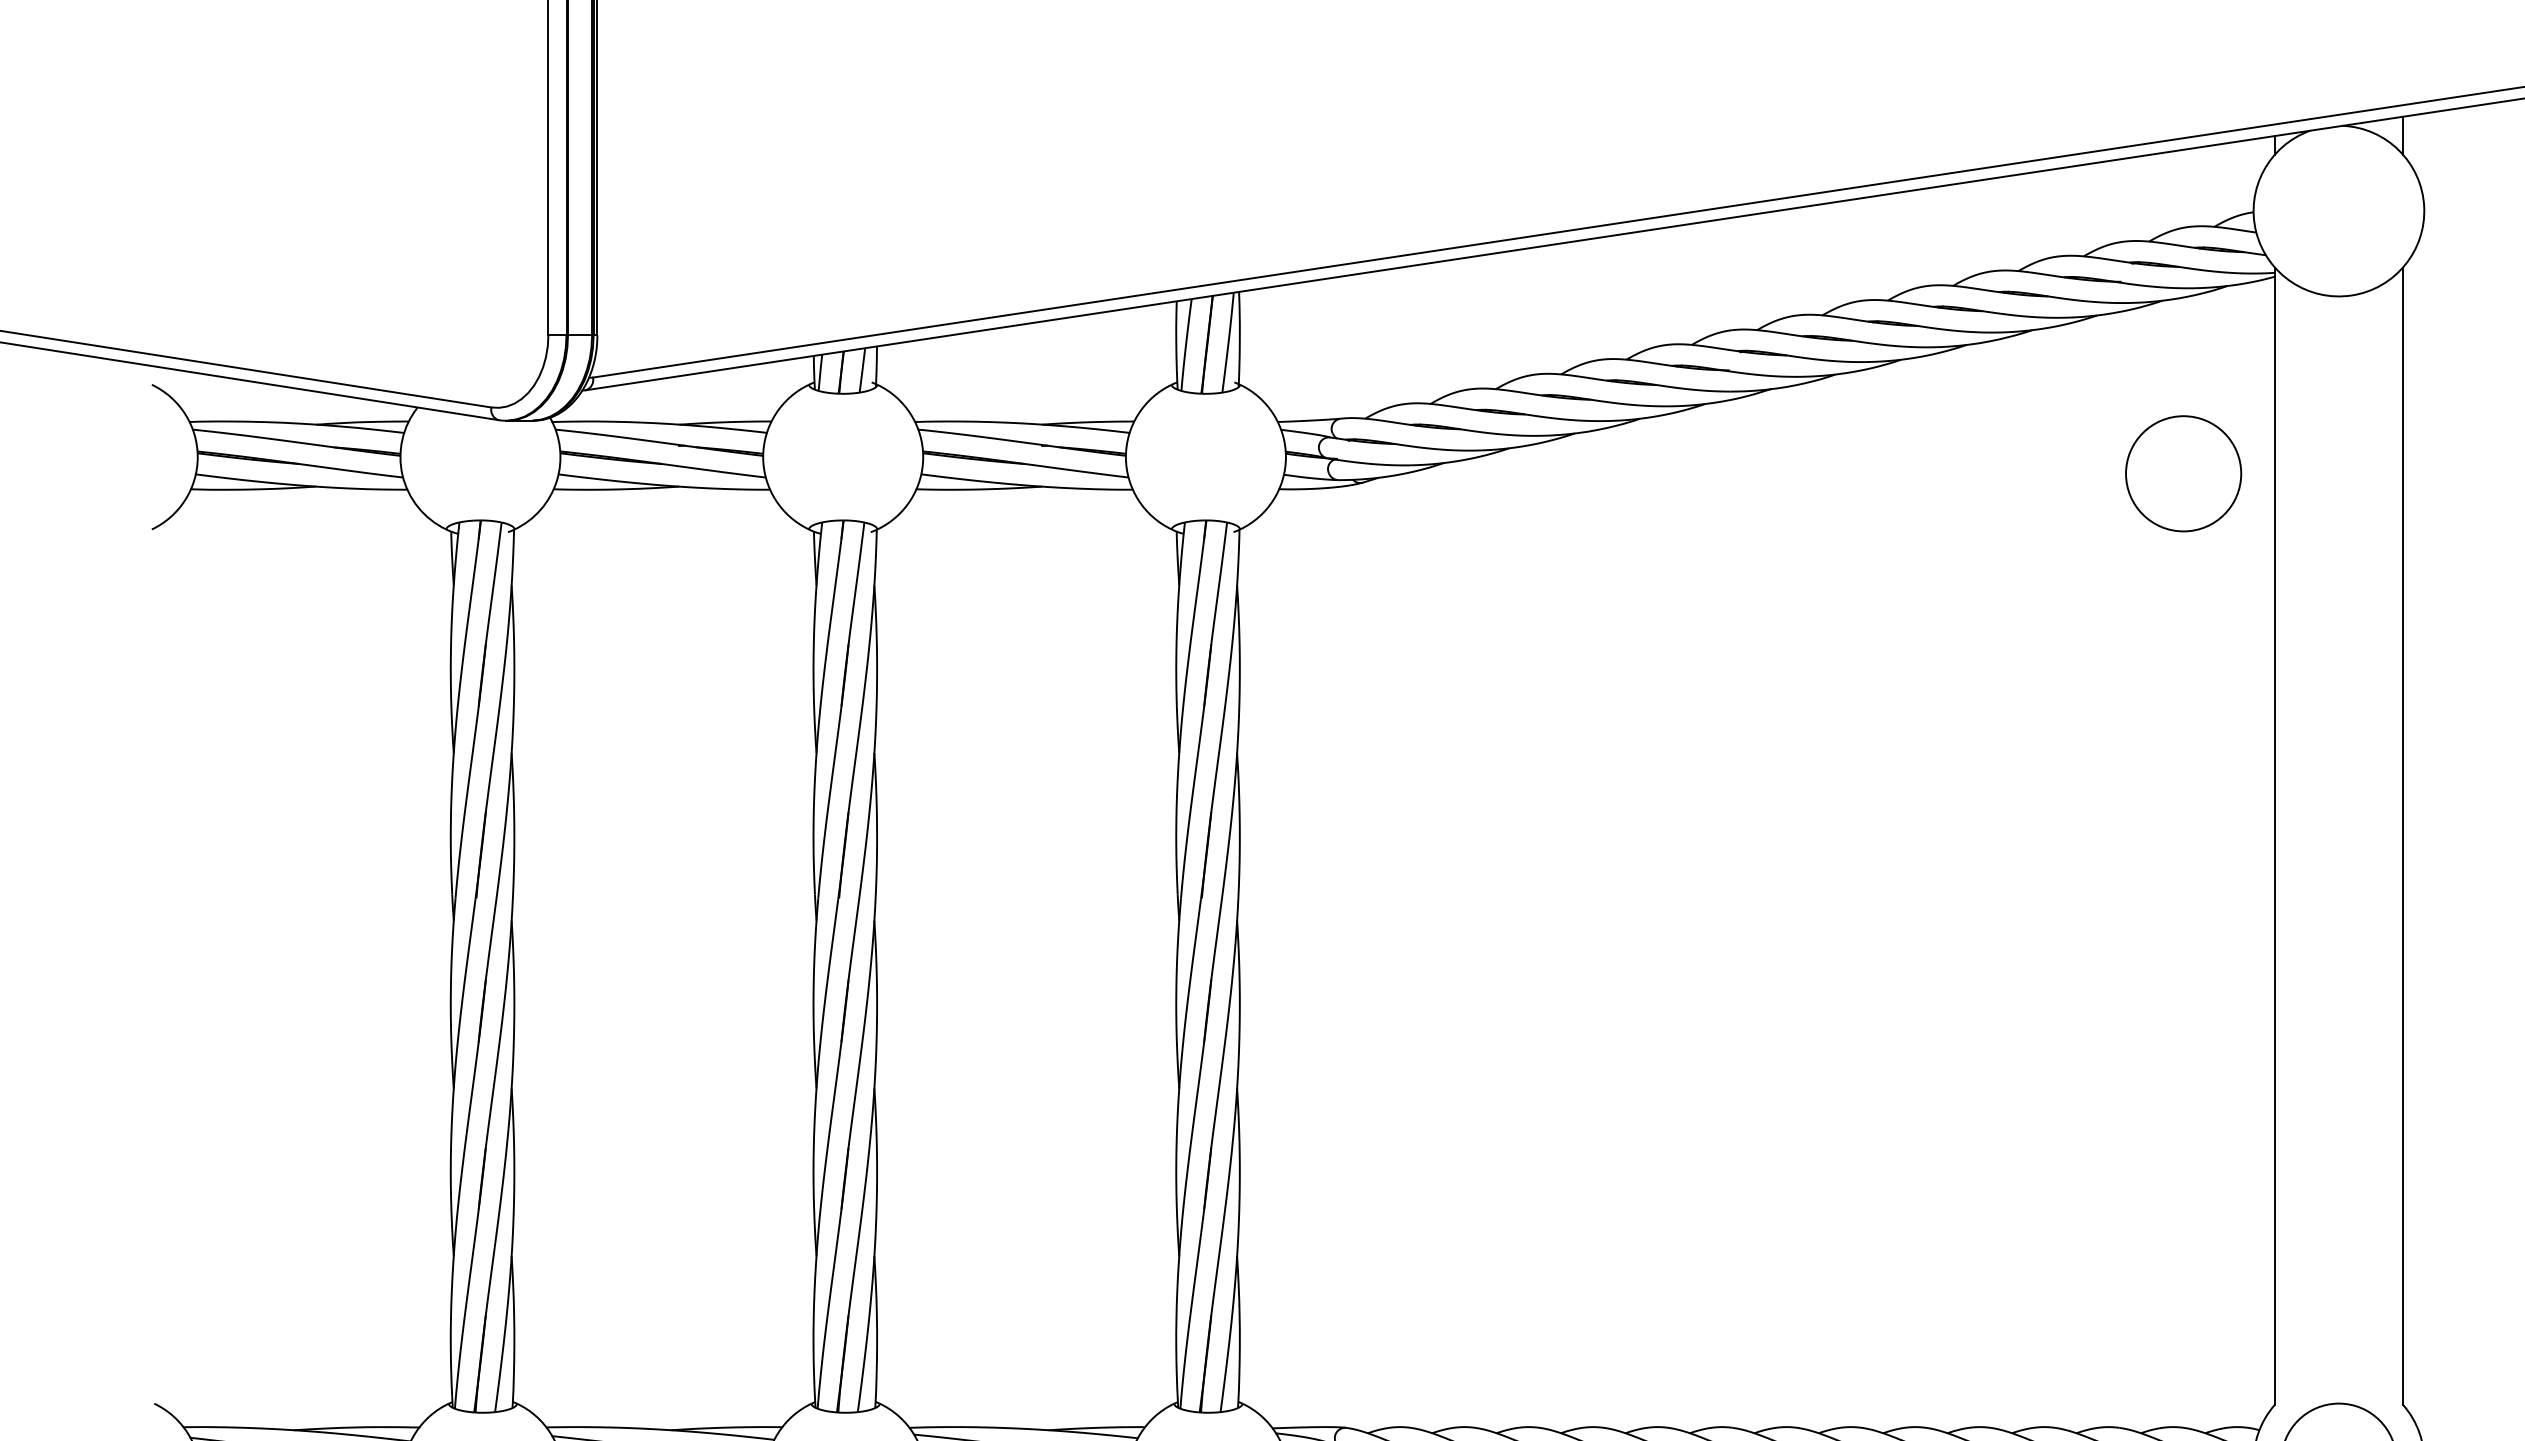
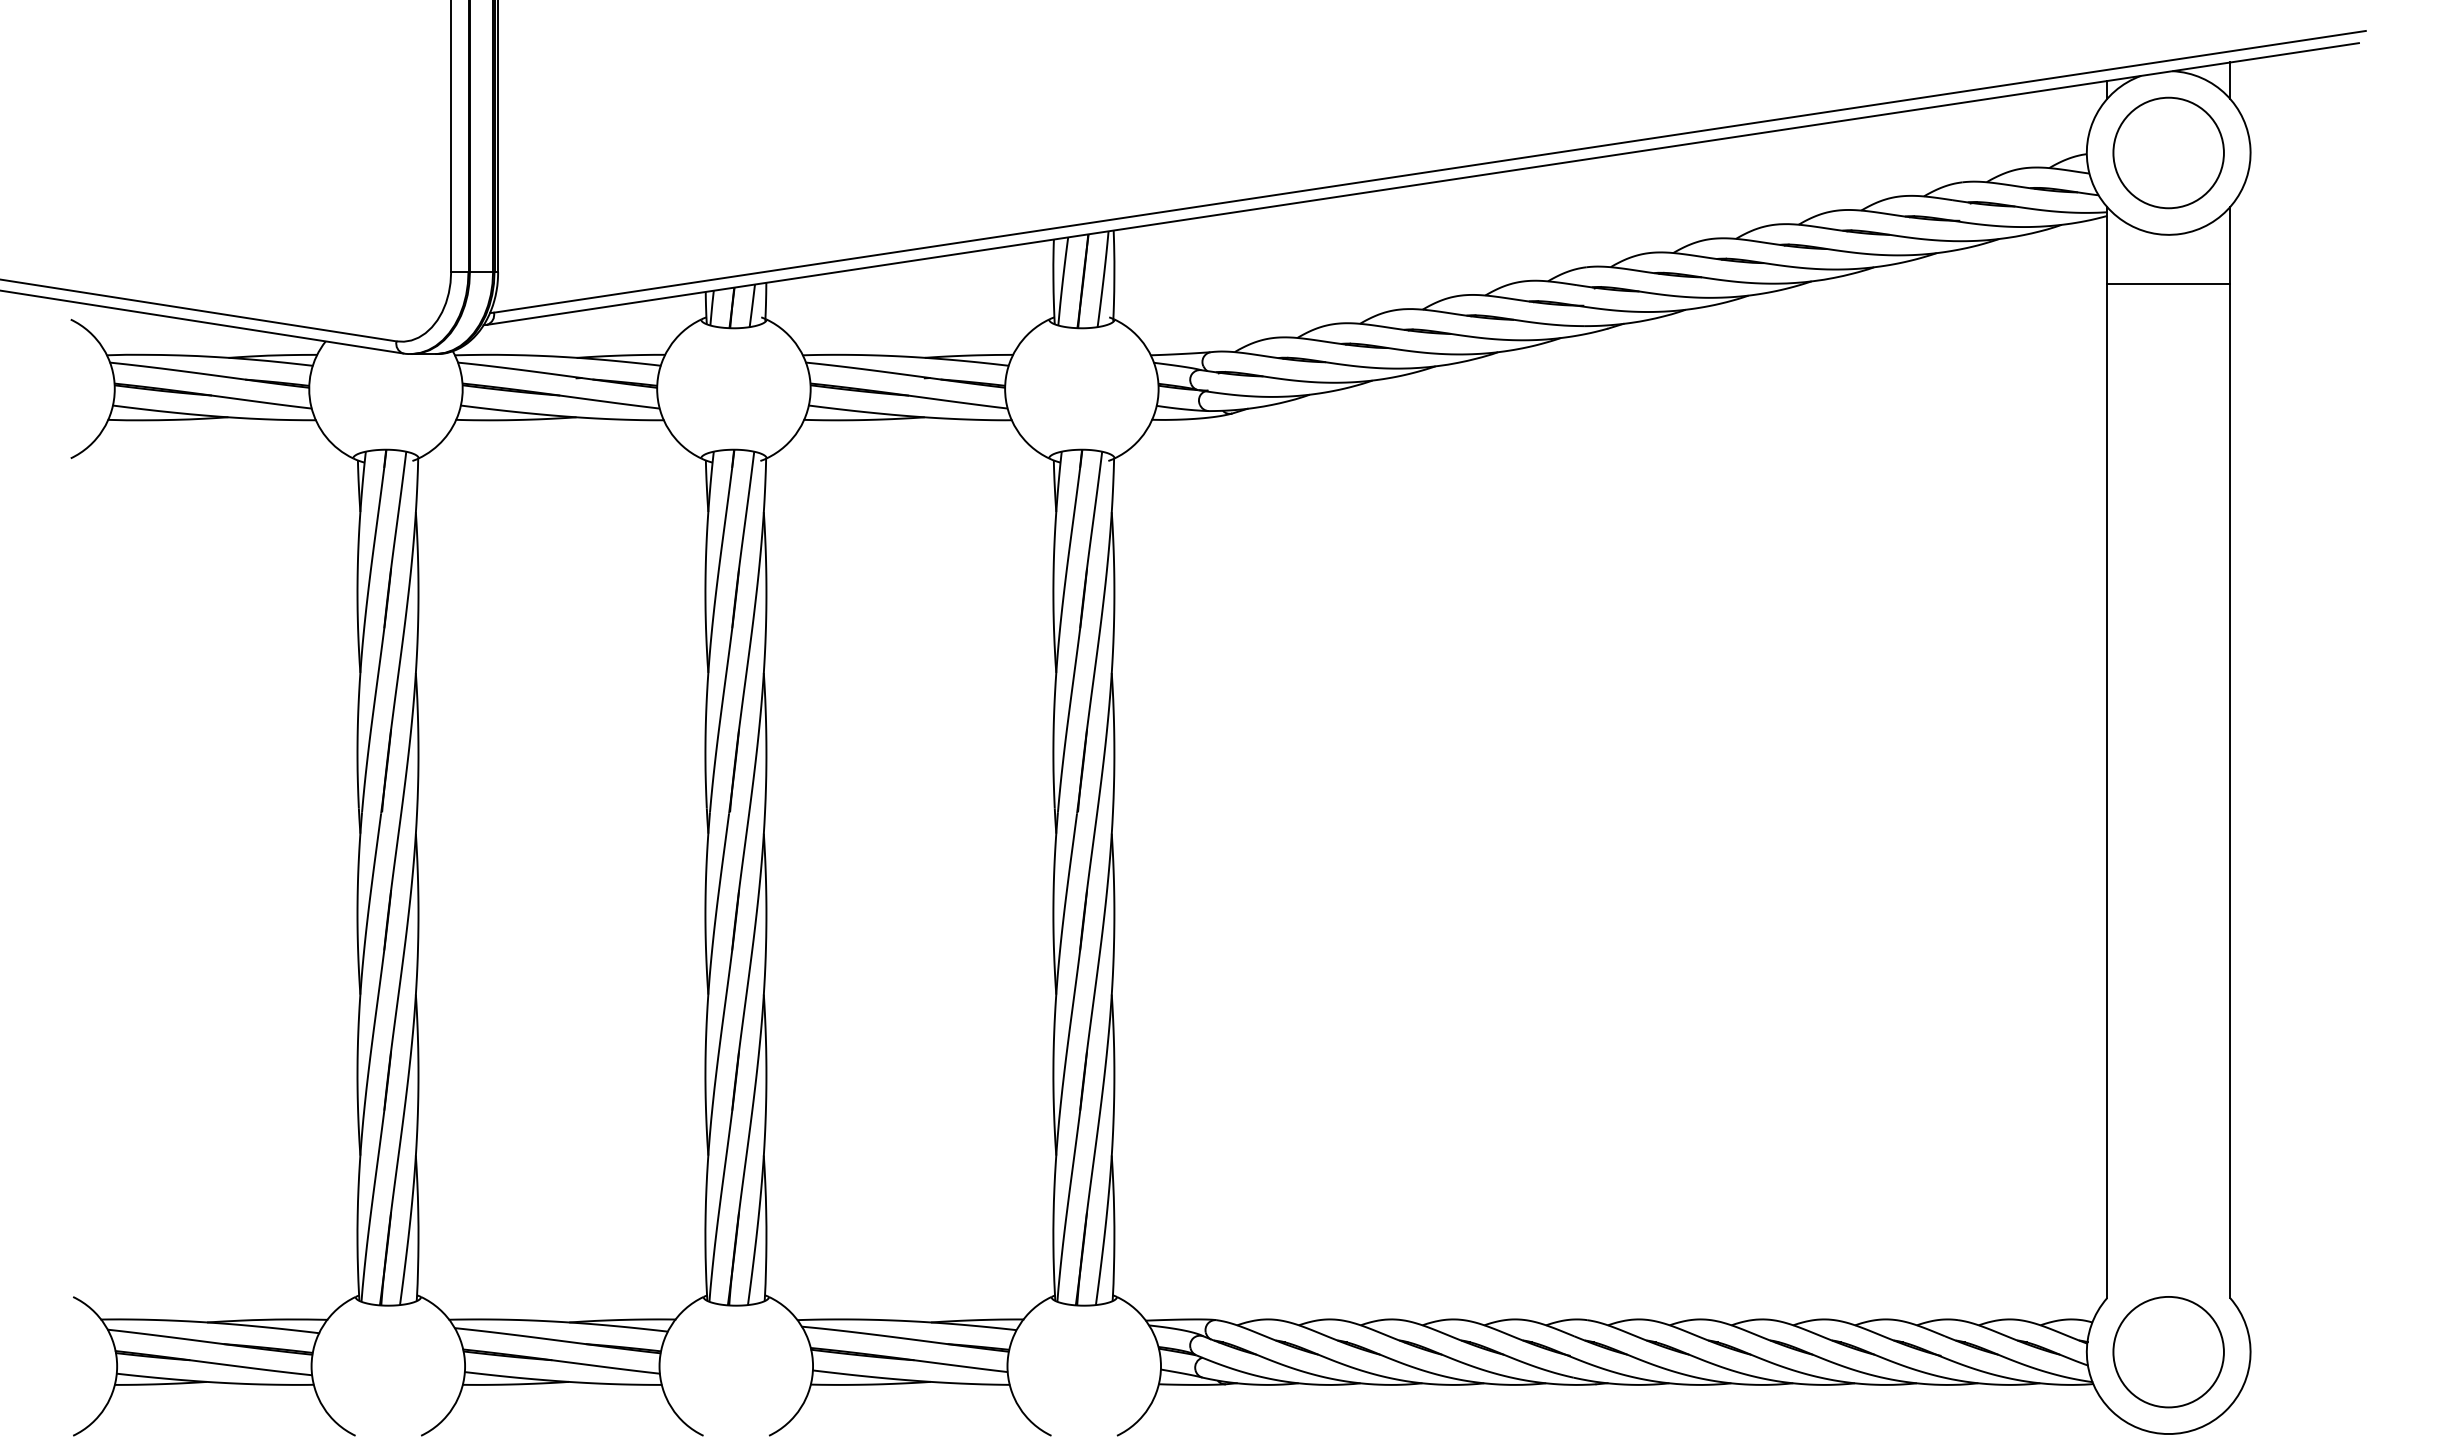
line: (2338, 347) -> (2168, 283), added
circle: (2183, 473) -> (2168, 152), moved

